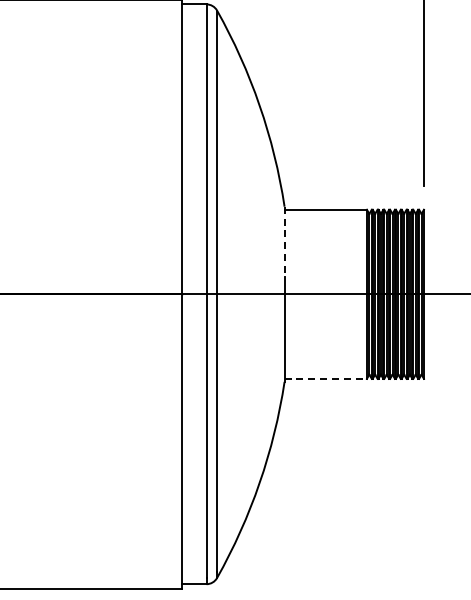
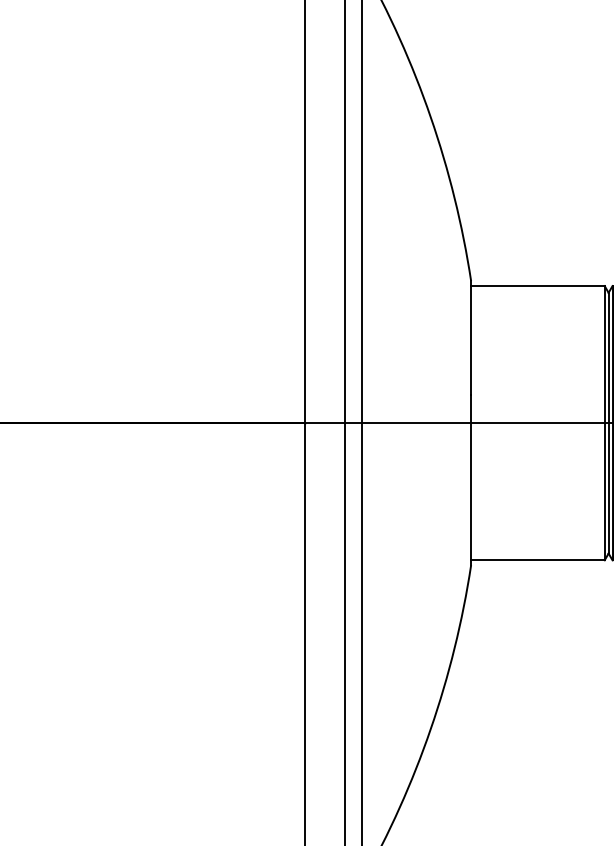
line: (284, 241) -> (471, 337), dashed -> solid
line: (326, 378) -> (539, 559), dashed -> solid

